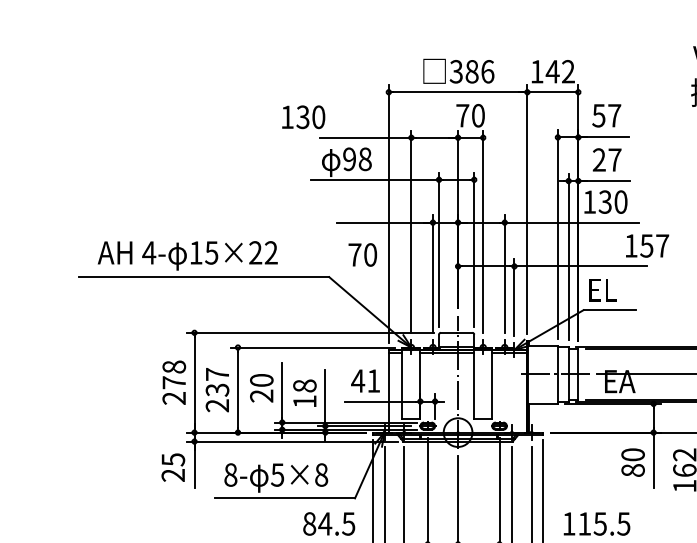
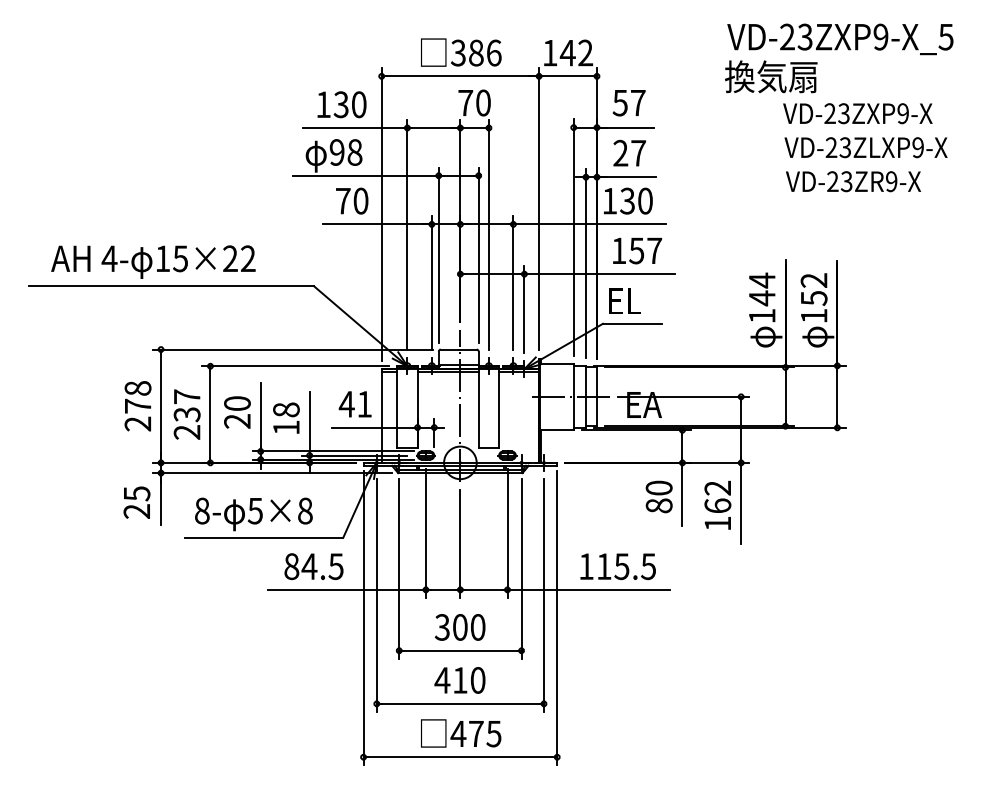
text: (303, 117) -> (341, 104), moved
text: (647, 245) -> (637, 250), moved
text: (363, 254) -> (352, 200), moved

